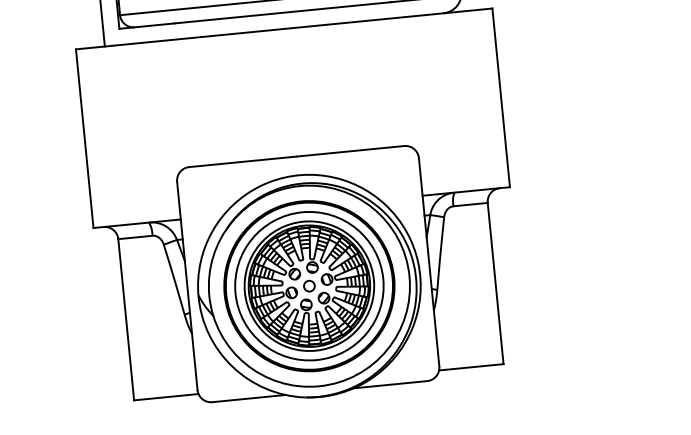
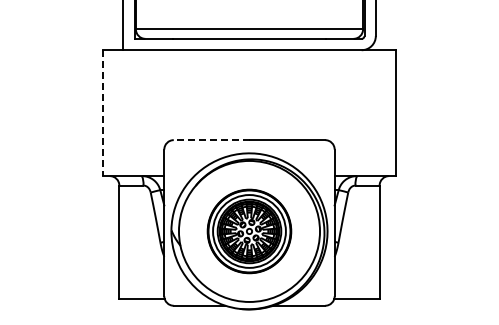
line: (84, 139) -> (102, 113), solid -> dashed
line: (242, 162) -> (211, 140), solid -> dashed
part: (309, 286) -> (249, 231), size x0.7

